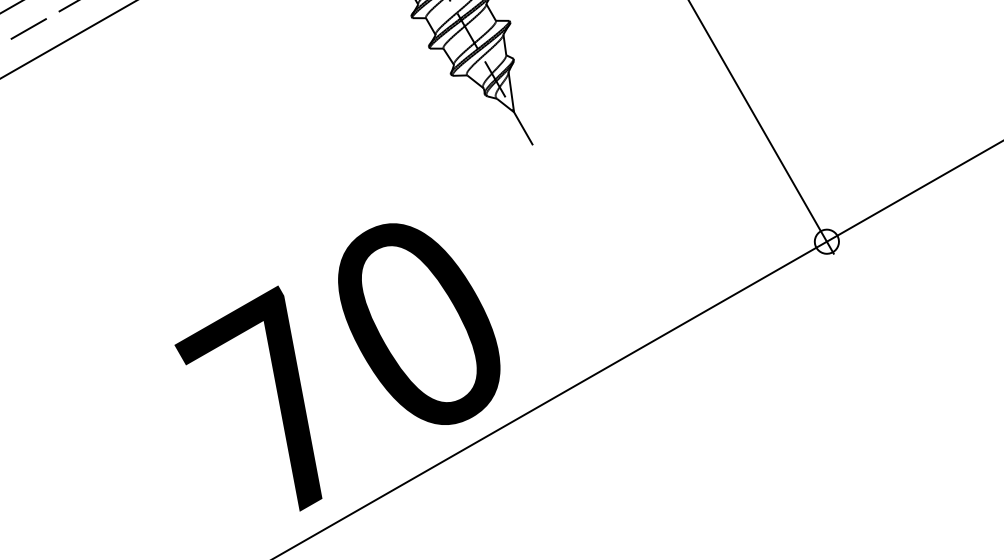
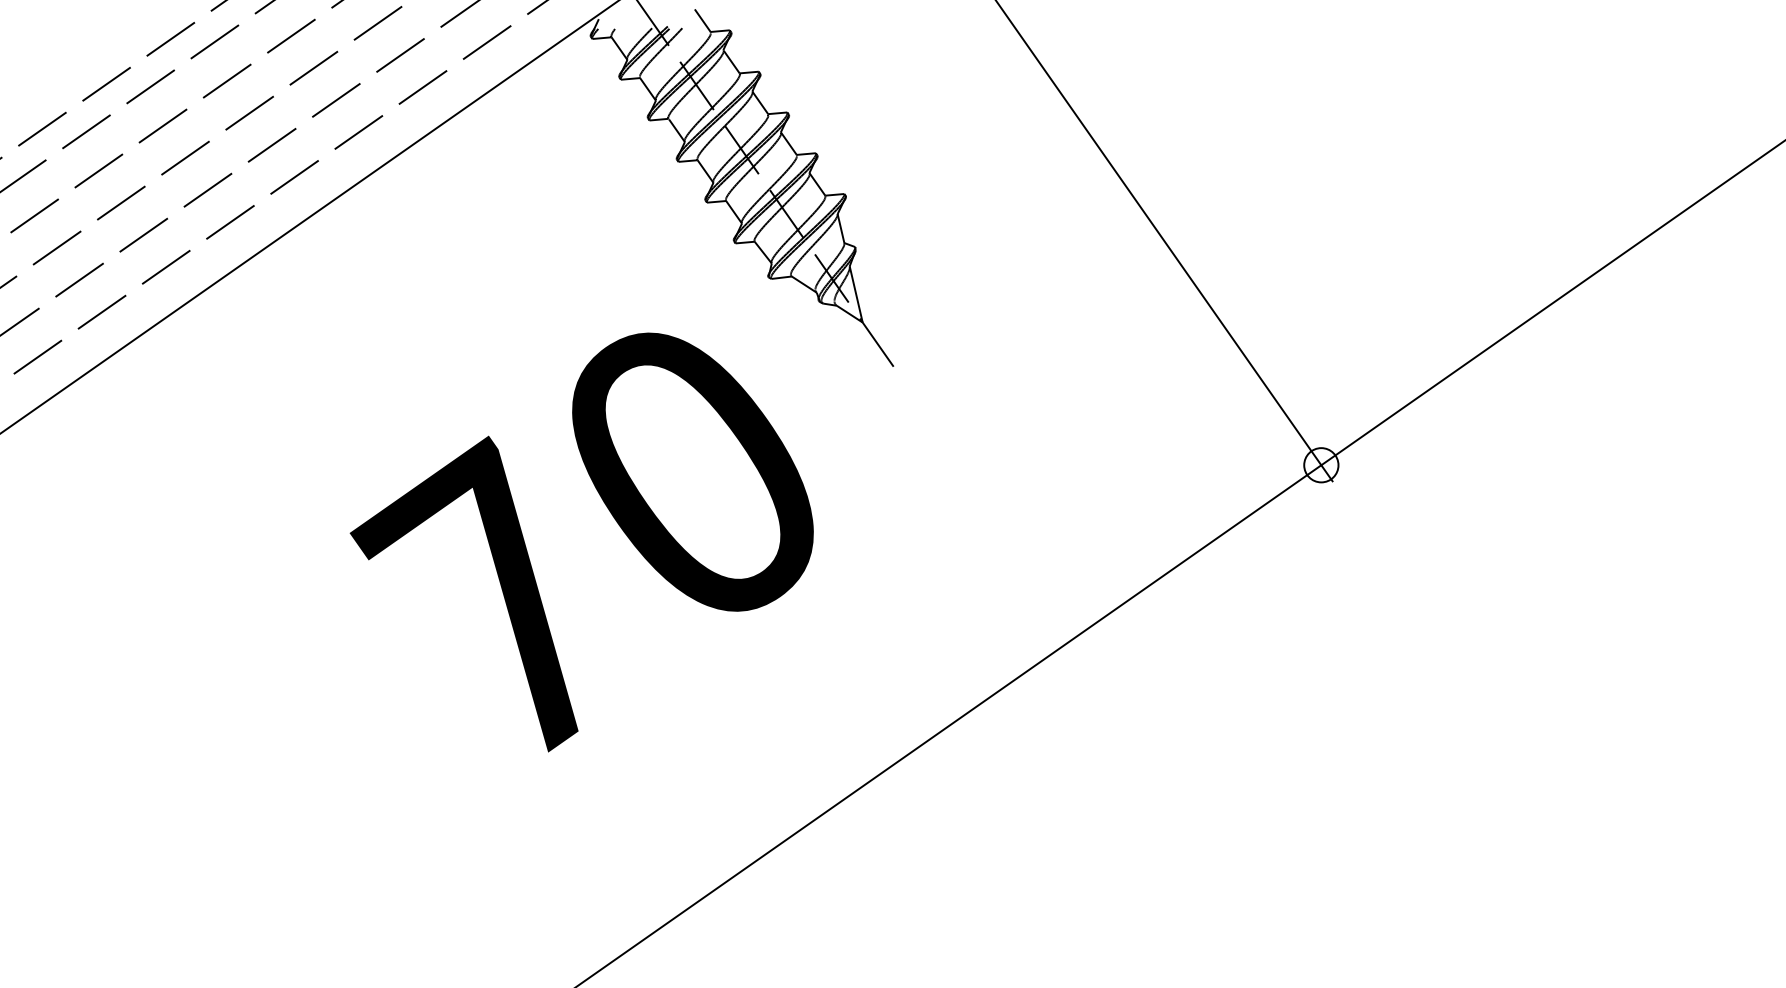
text: (336, 366) -> (581, 542), moved

